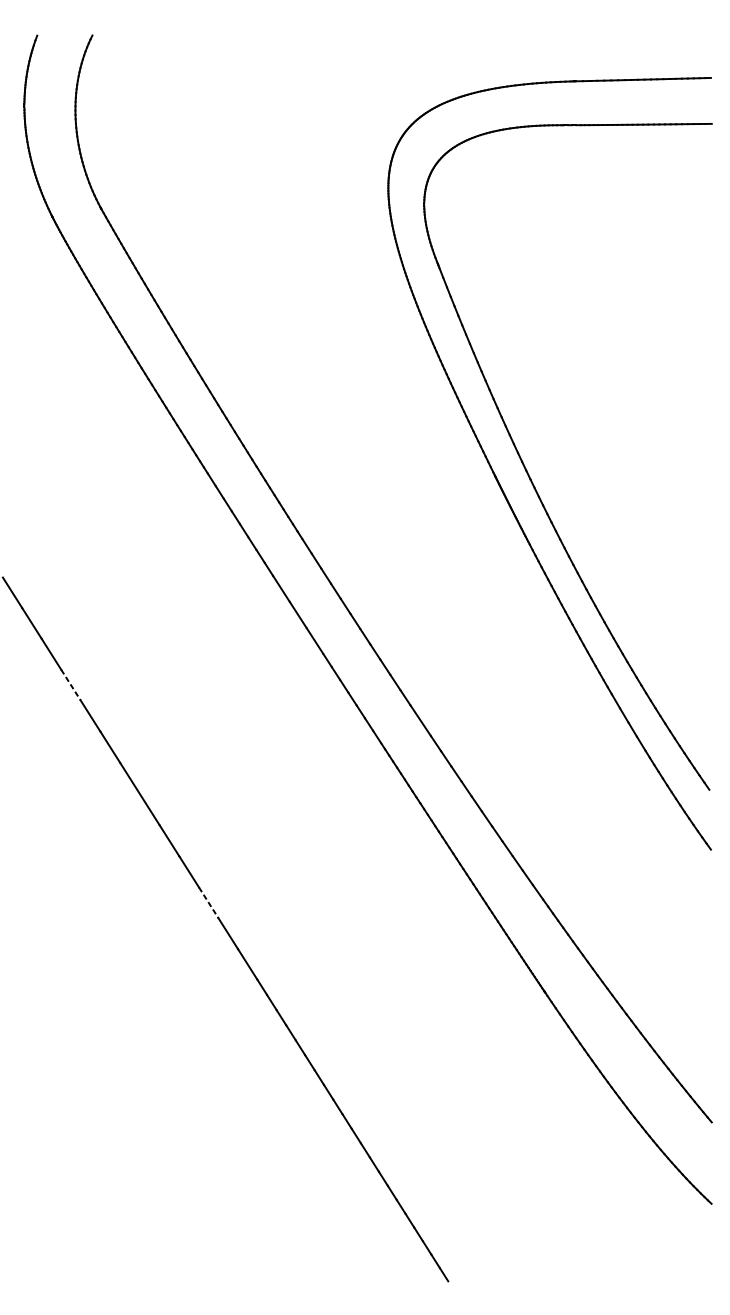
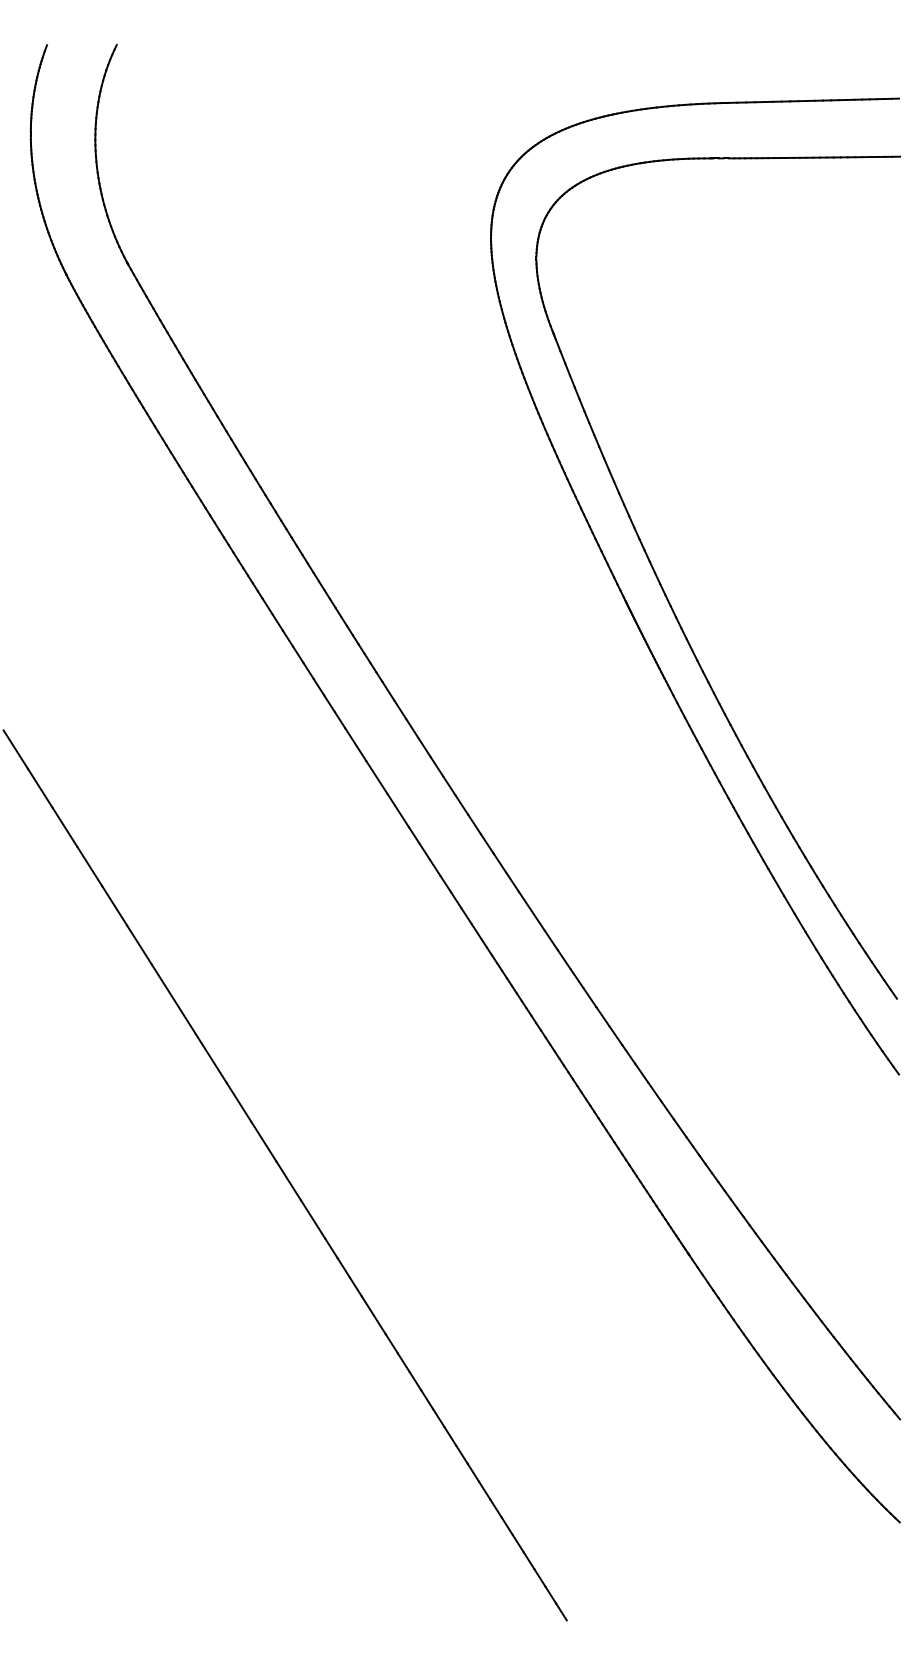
line: (71, 685) -> (90, 866), dashed -> solid
line: (209, 903) -> (264, 1142), dashed -> solid

